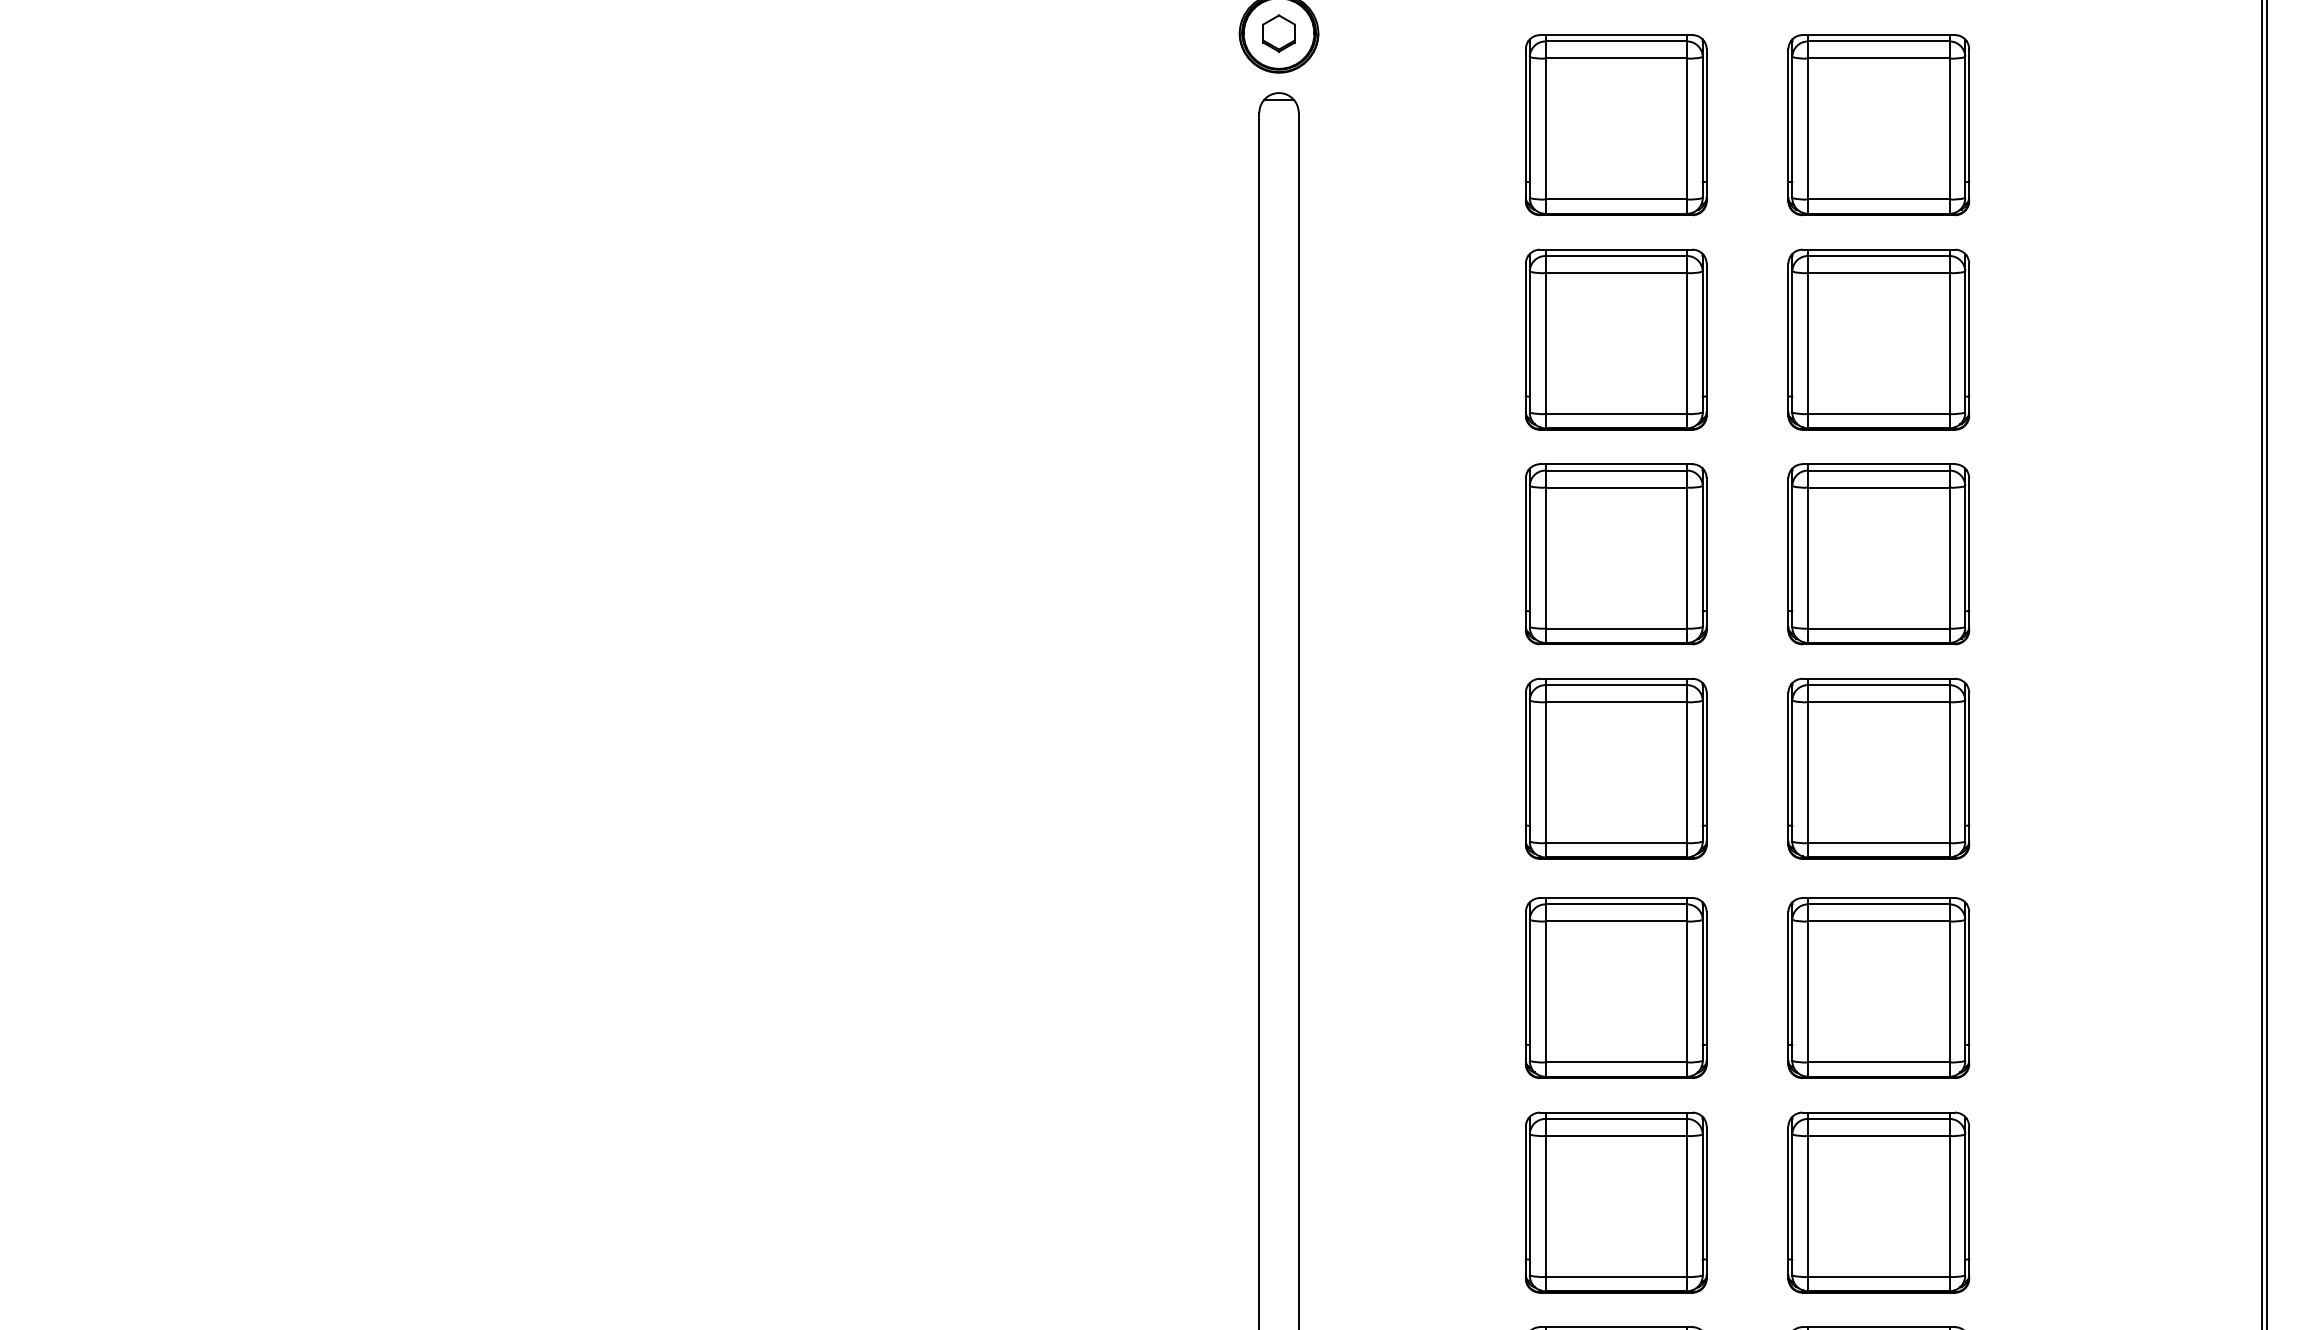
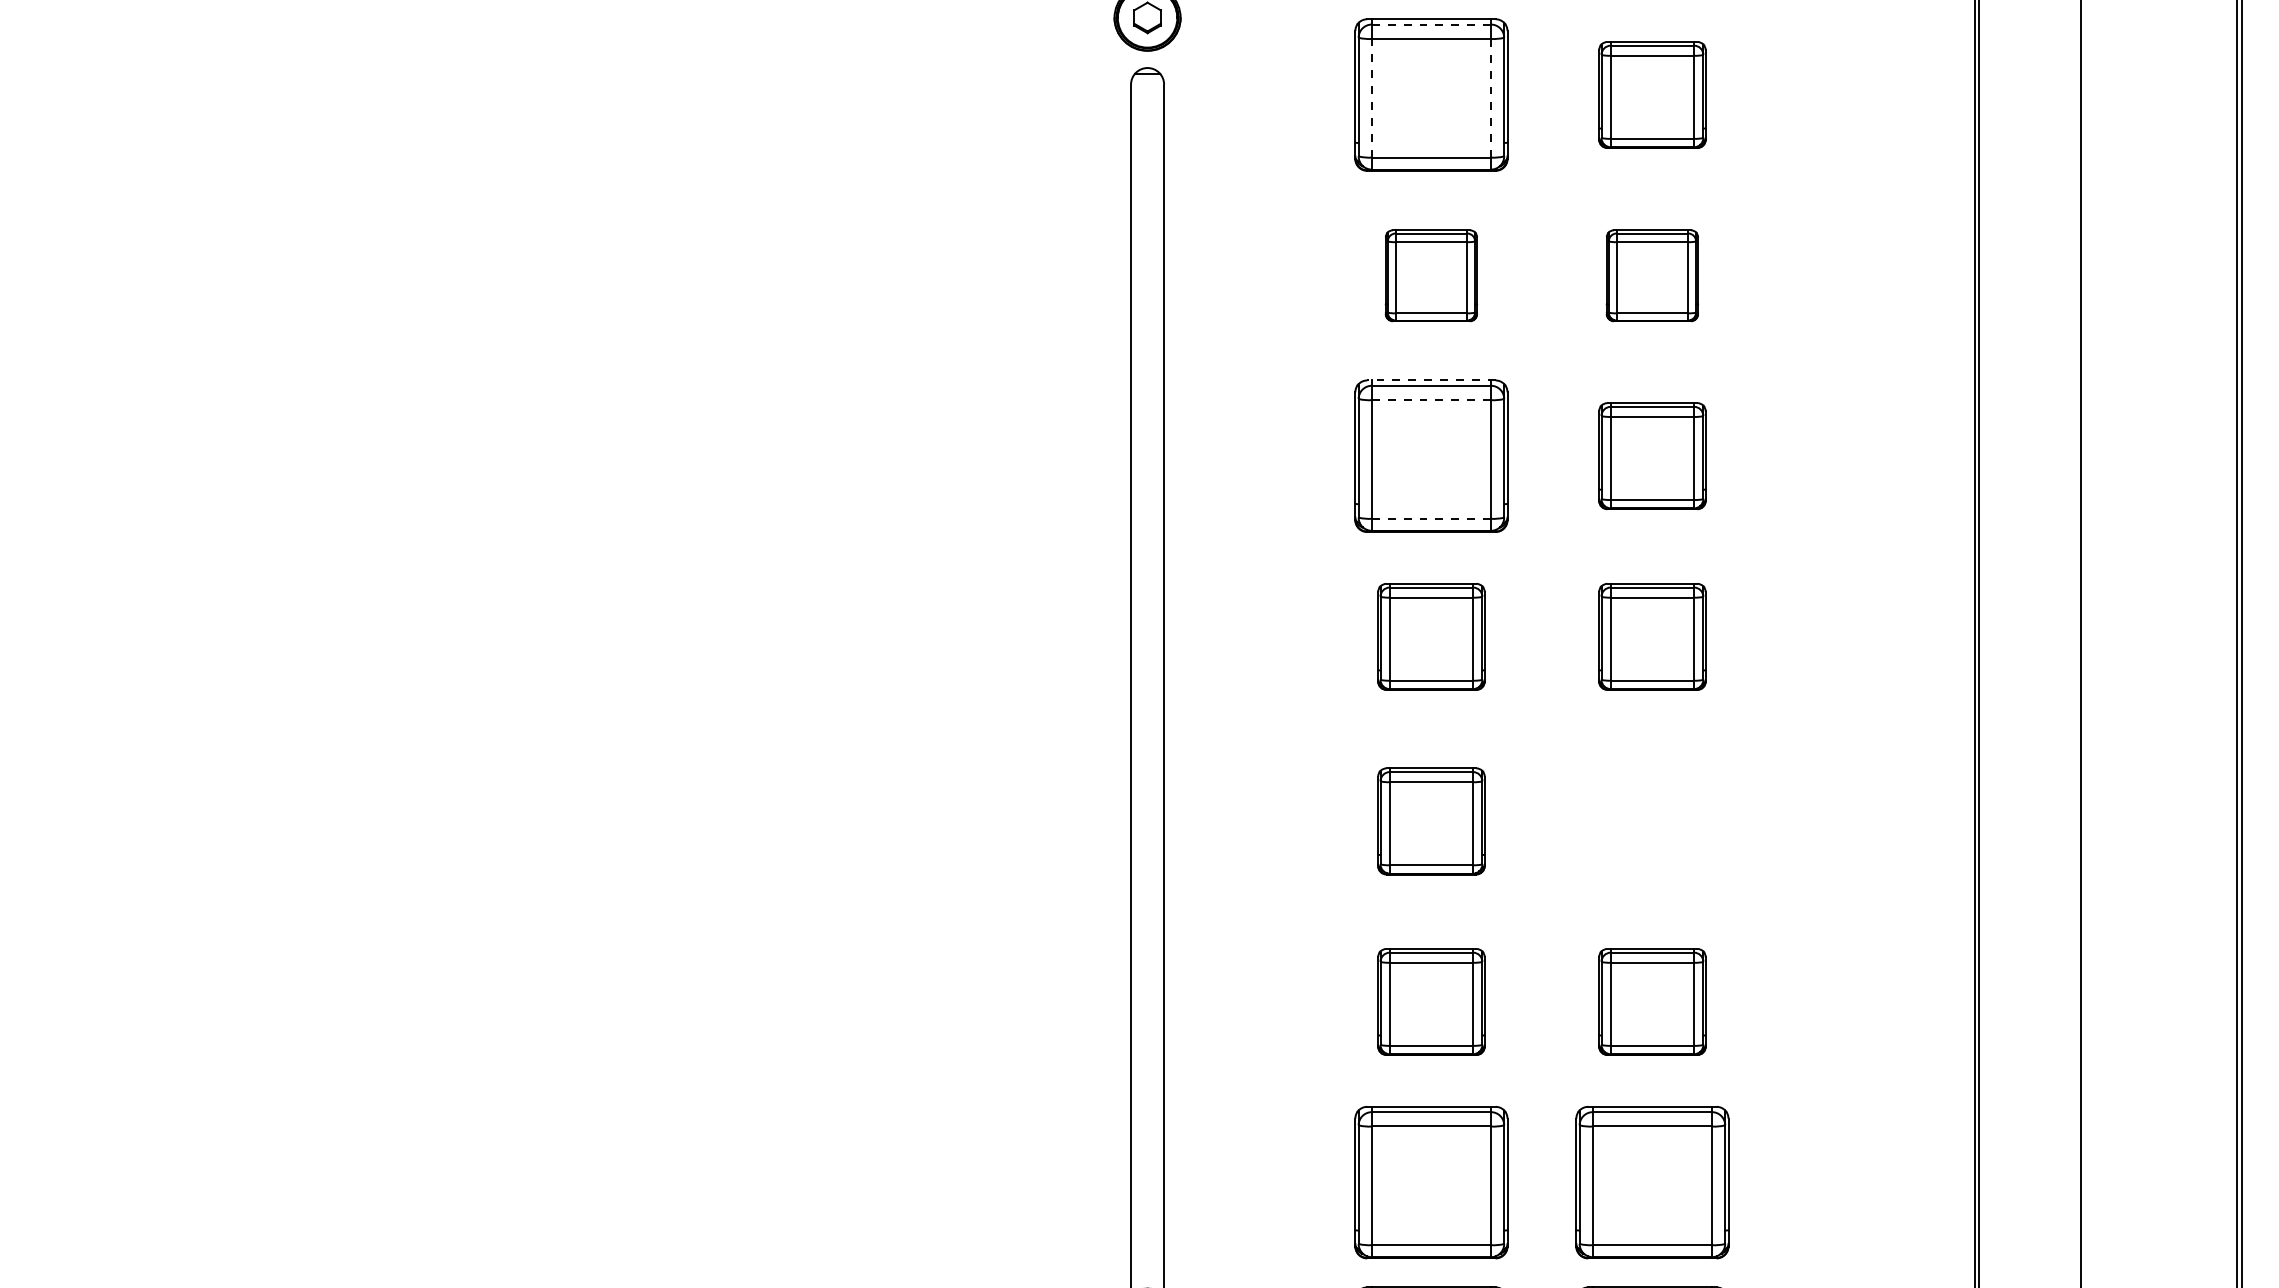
line: (1616, 41) -> (1431, 24), solid -> dashed
part: (1878, 124) -> (1652, 94), size x0.7
line: (1545, 128) -> (1371, 97), solid -> dashed
line: (1686, 129) -> (1490, 98), solid -> dashed
part: (1616, 339) -> (1431, 275), size x0.6
part: (1878, 339) -> (1652, 275), size x0.6
line: (1615, 464) -> (1430, 380), solid -> dashed
line: (1616, 488) -> (1431, 400), solid -> dashed
part: (1878, 553) -> (1652, 455), size x0.7
line: (1616, 628) -> (1431, 518), solid -> dashed
part: (1616, 768) -> (1431, 636), size x0.7
part: (1878, 768) -> (1652, 636), size x0.7
part: (1616, 988) -> (1431, 821), size x0.7
part: (1878, 988) -> (1652, 821), removed
part: (1616, 1202) -> (1431, 1001), size x0.7
part: (1878, 1202) -> (1652, 1001), size x0.7

